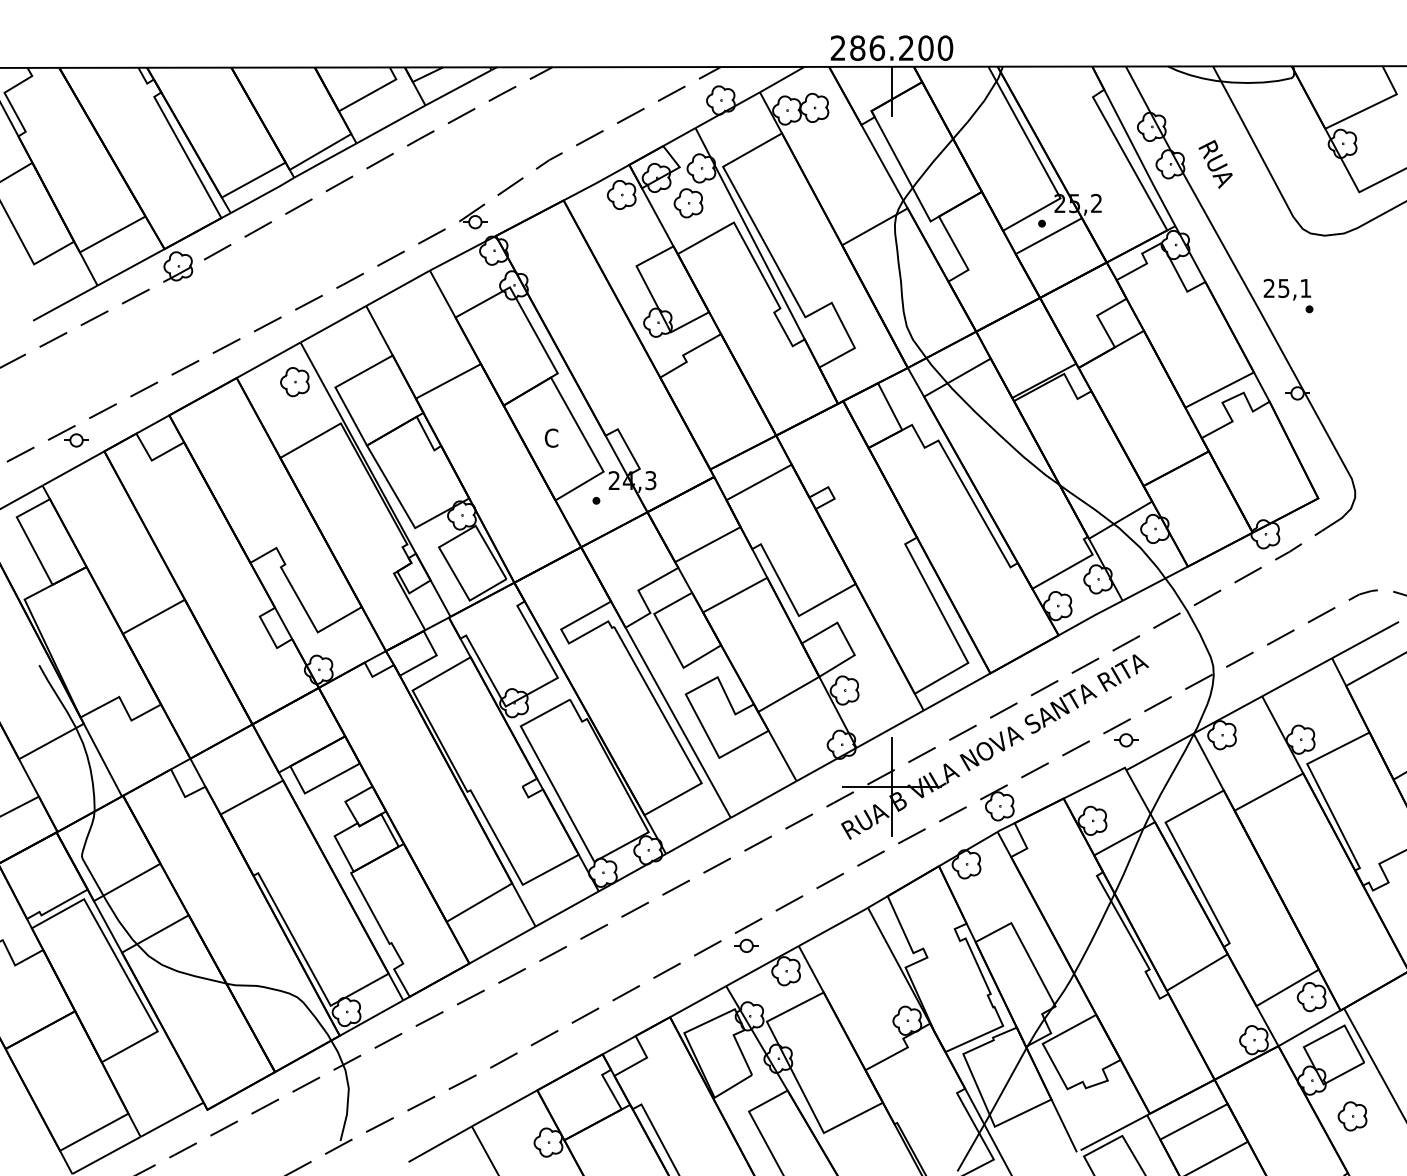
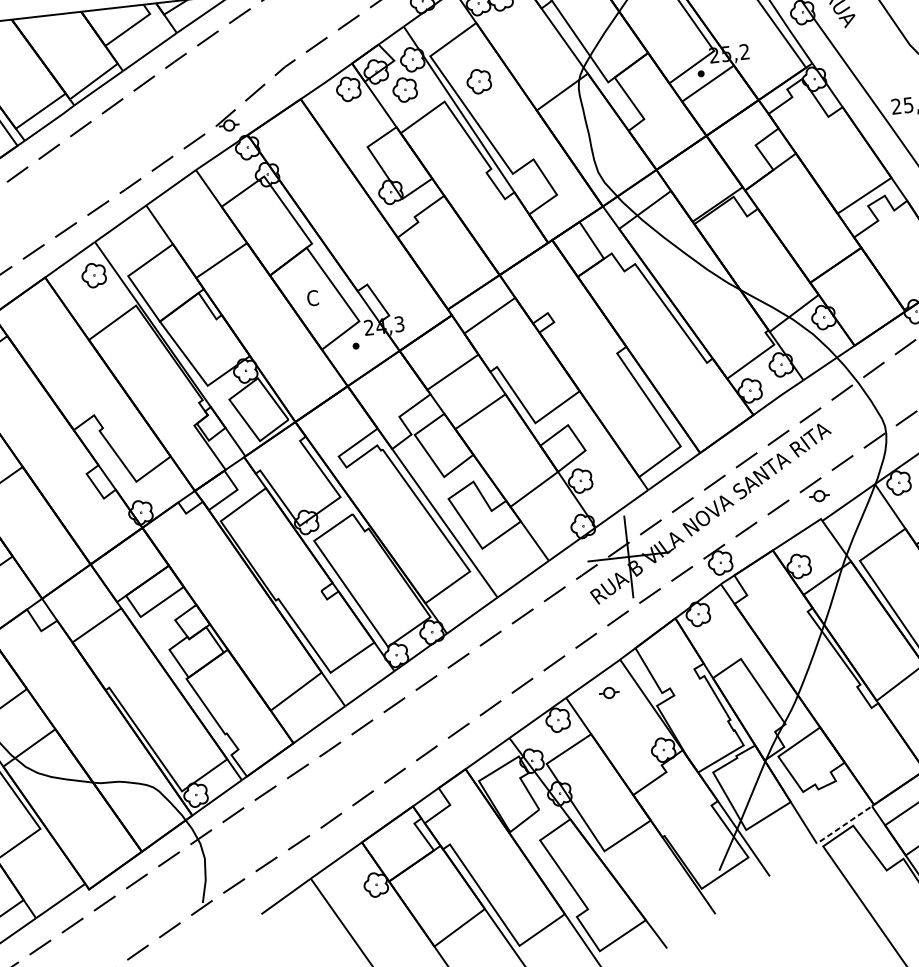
part: (777, 203) -> (479, 81), added
part: (746, 945) -> (609, 692), moved
line: (1113, 1132) -> (845, 823), solid -> dashed

